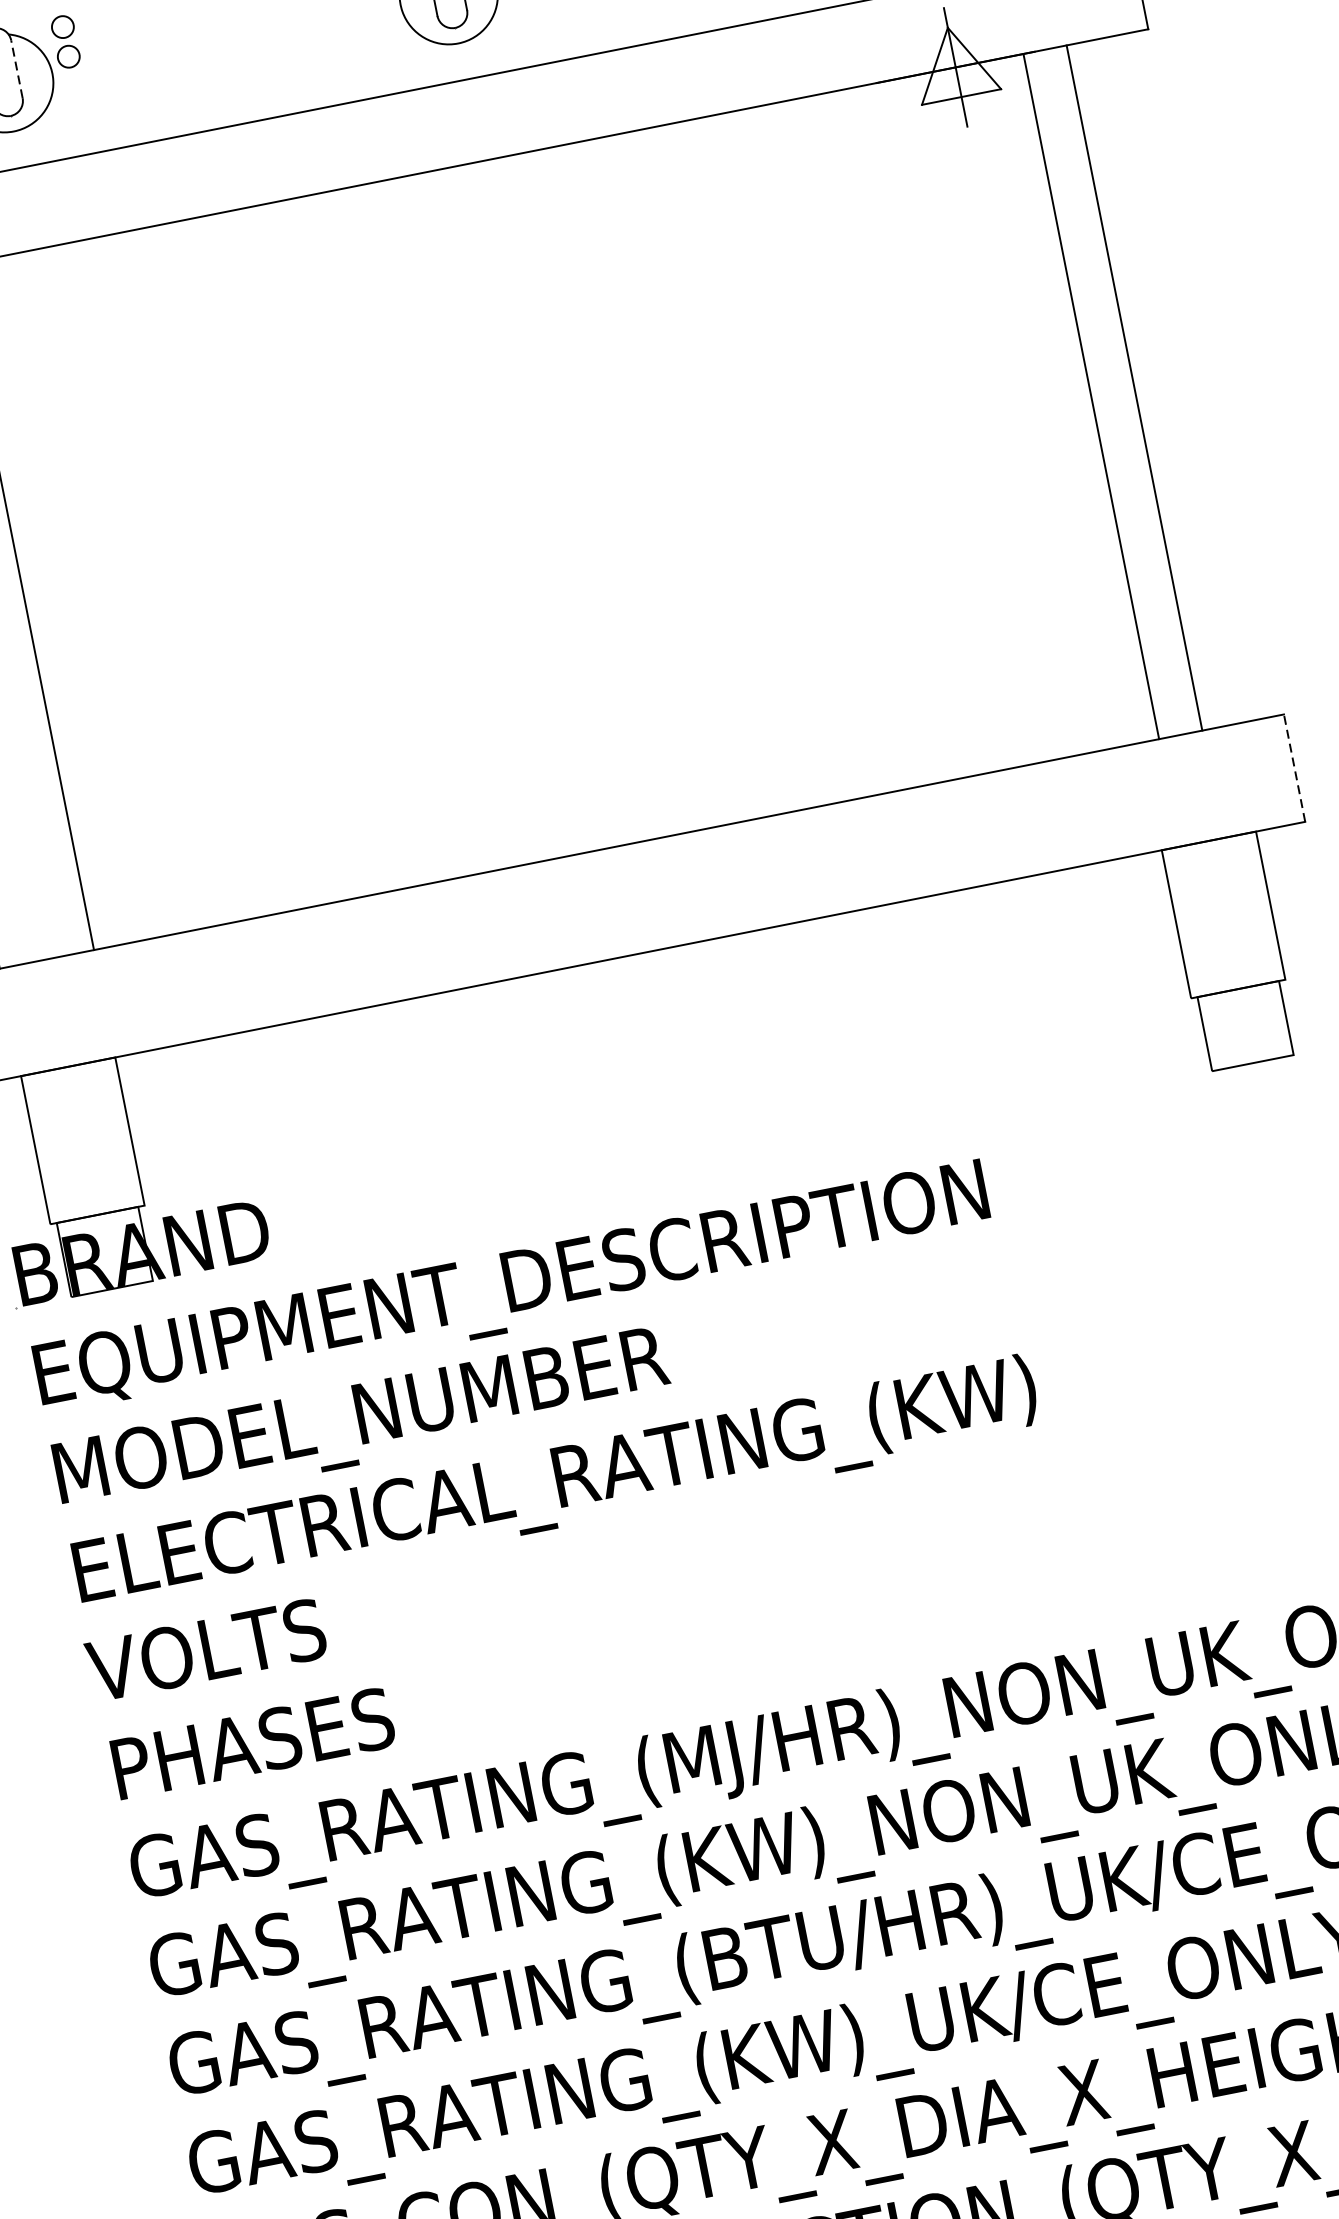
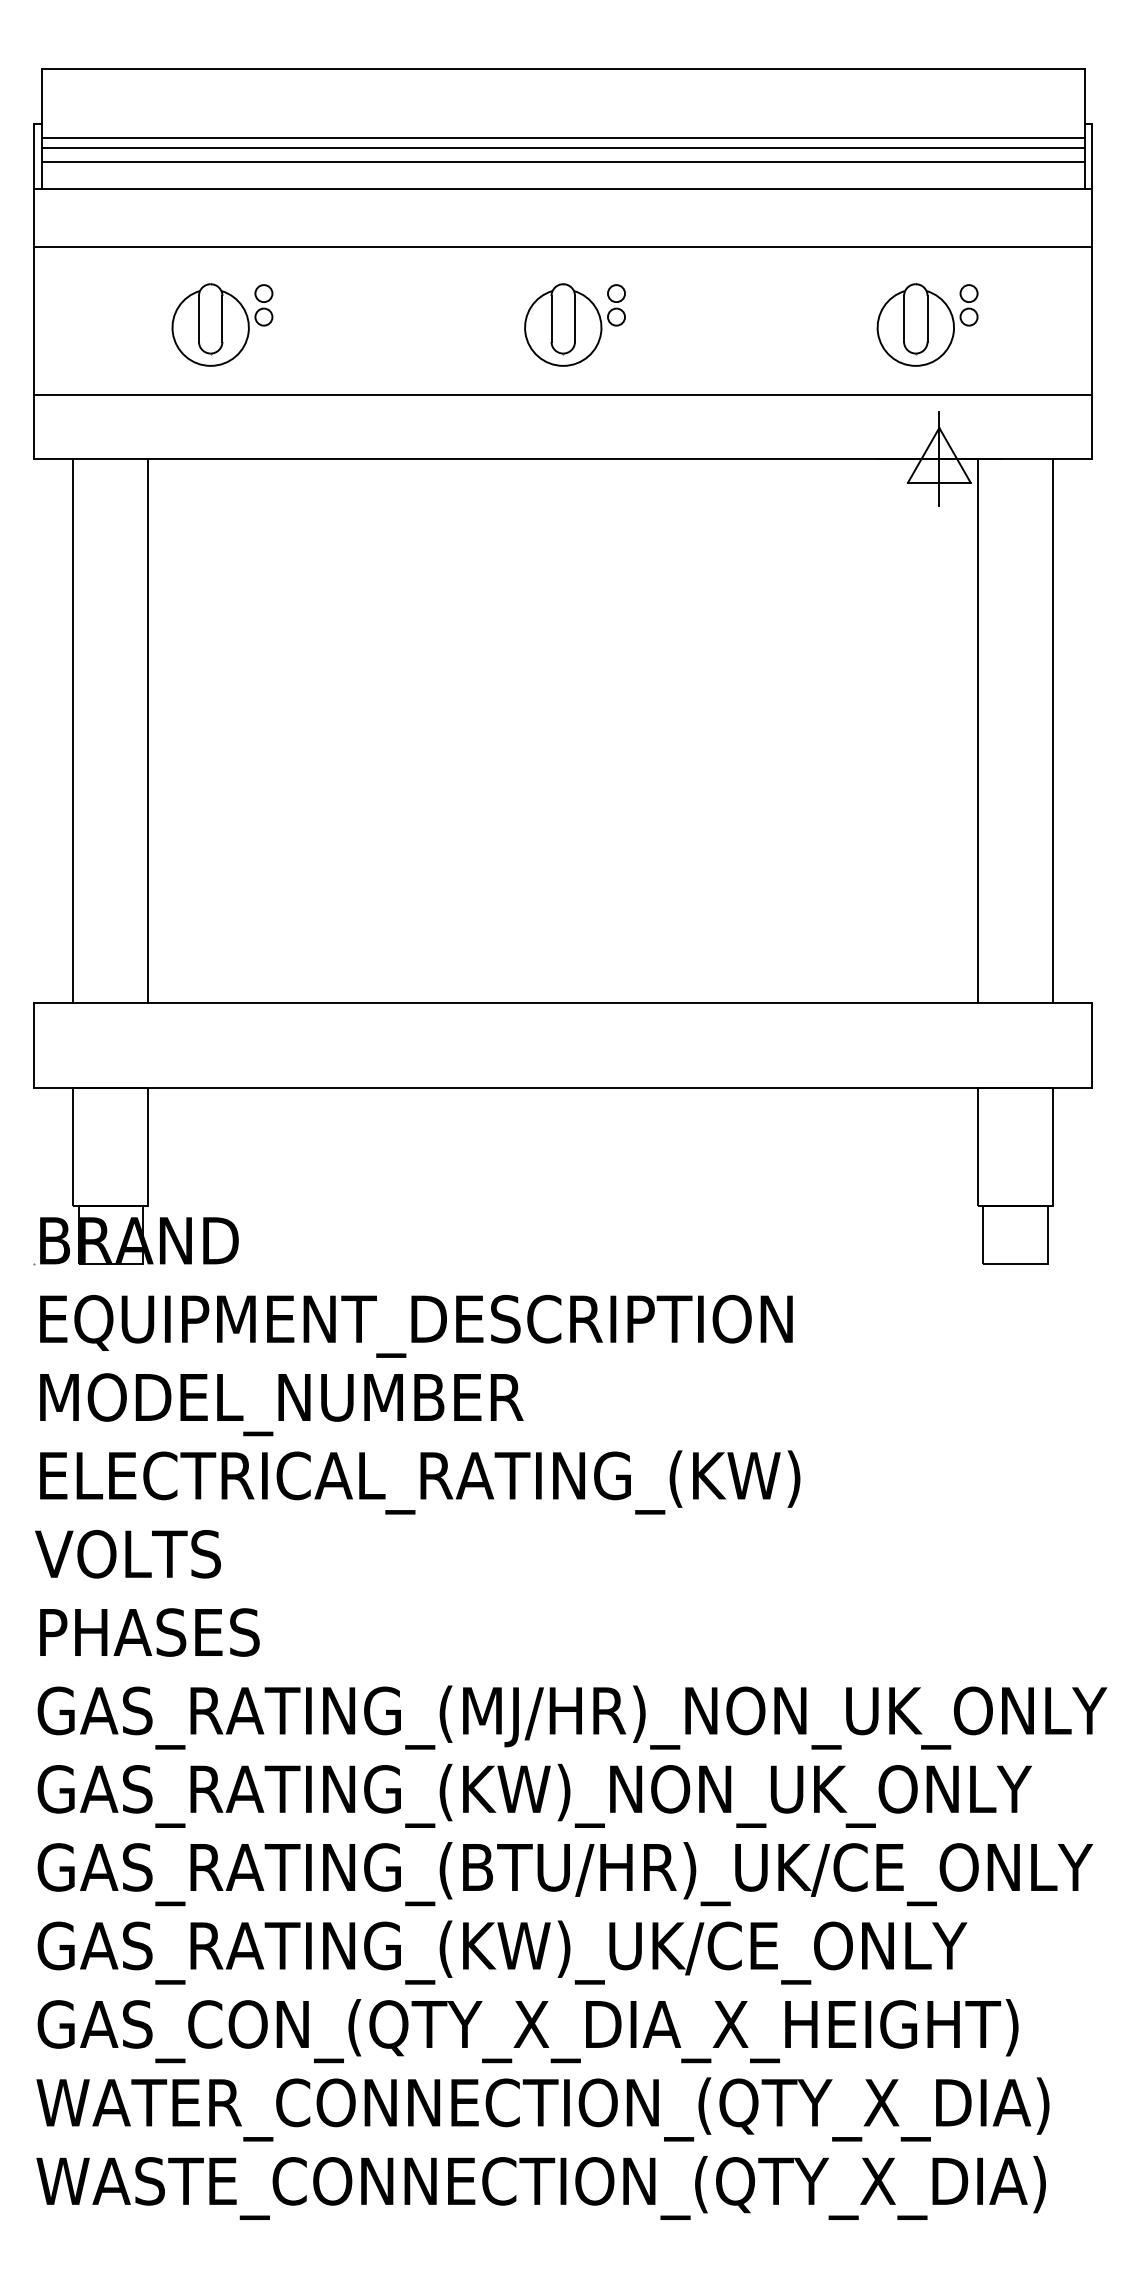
line: (16, 68) -> (222, 318), dashed -> solid
line: (1134, 387) -> (978, 730), moved
line: (1091, 395) -> (1053, 730), moved
line: (1295, 768) -> (1092, 1045), dashed -> solid

